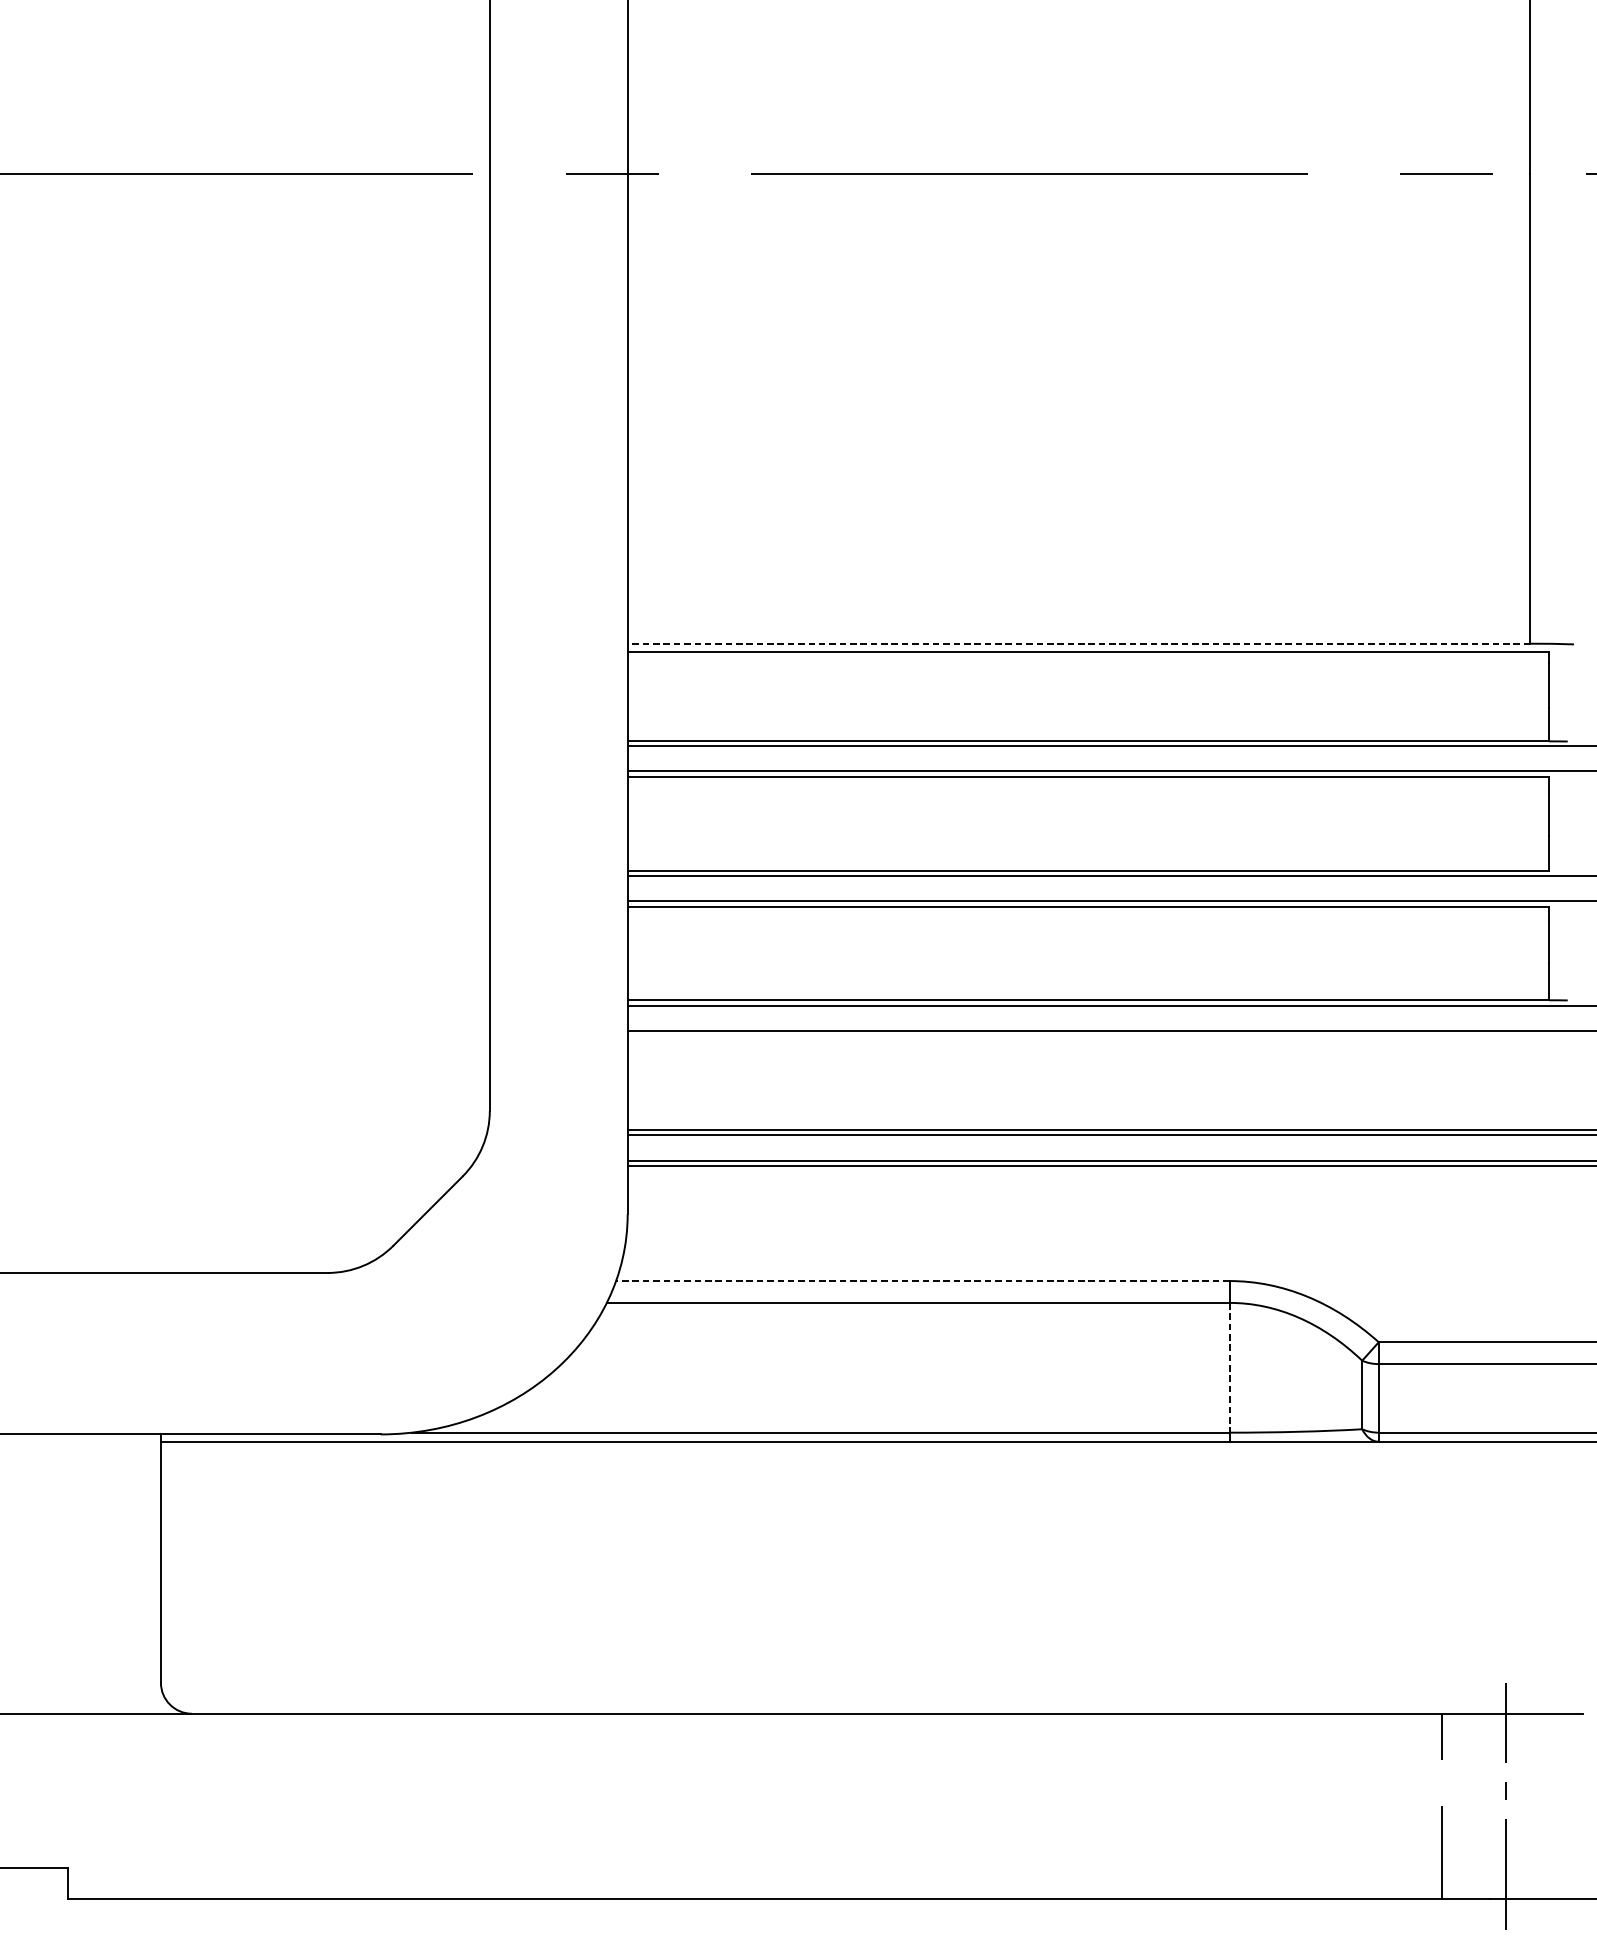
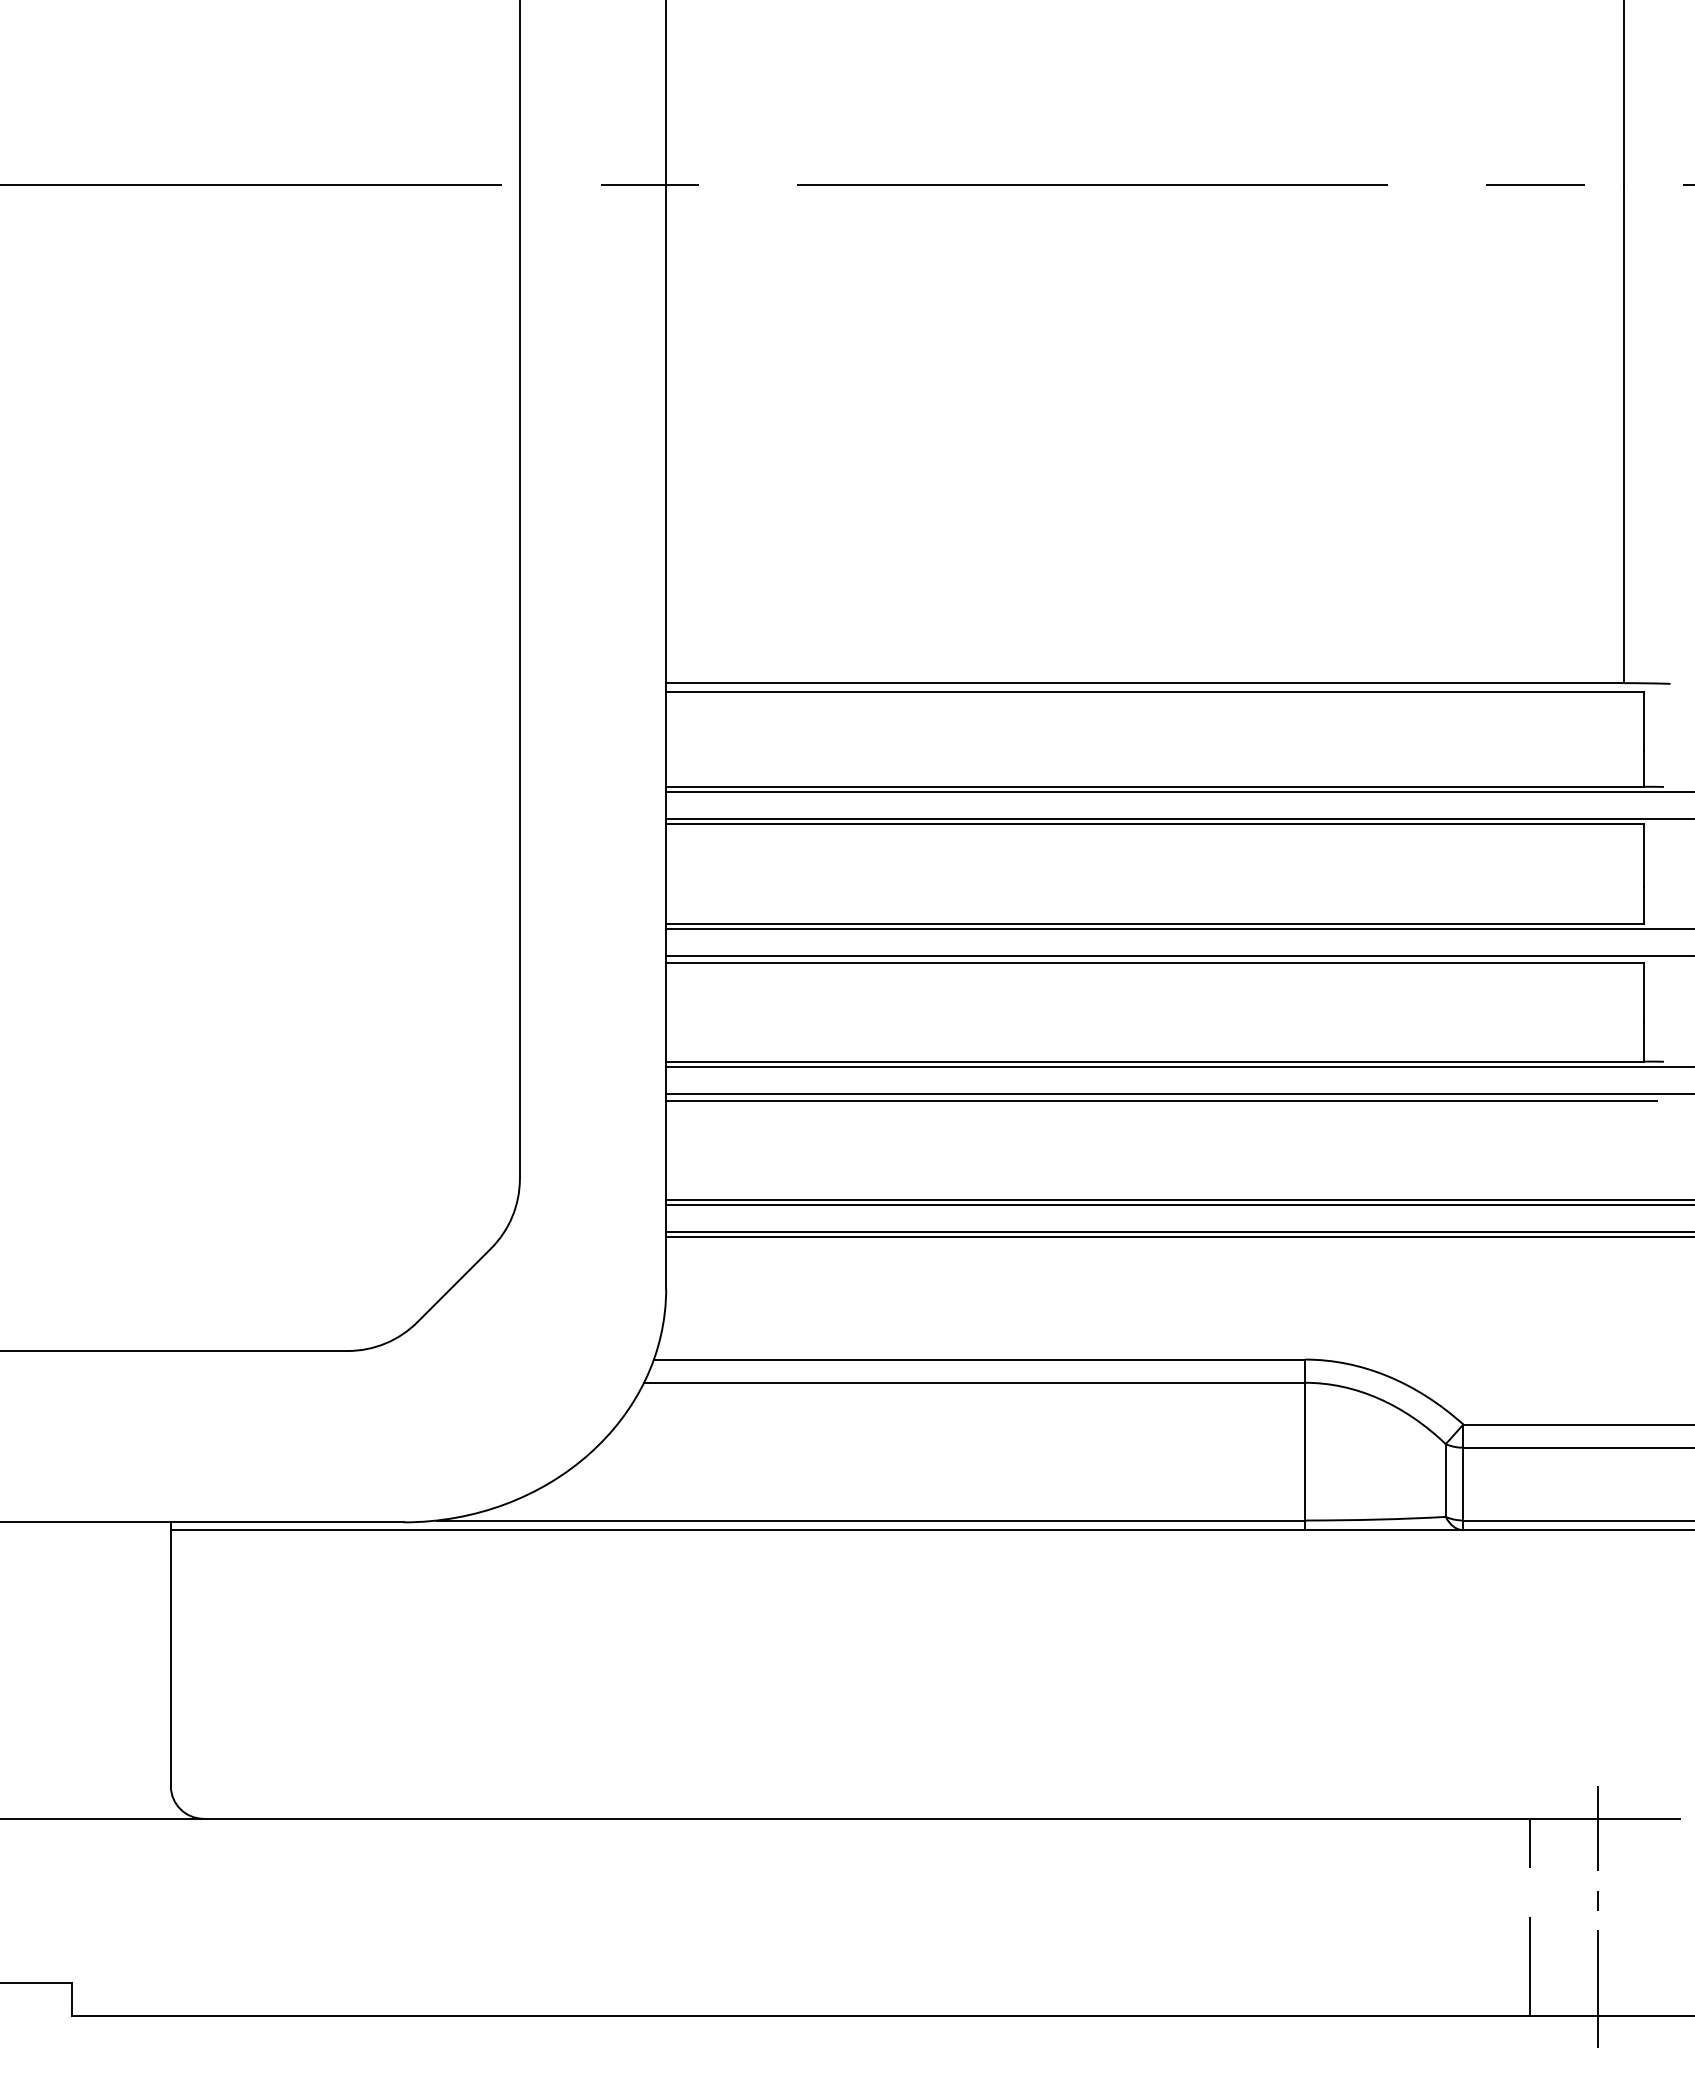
line: (1079, 644) -> (1145, 683), dashed -> solid
line: (1094, 1037) -> (1161, 1101), added
line: (922, 1280) -> (979, 1359), dashed -> solid
line: (1230, 1367) -> (1305, 1451), dashed -> solid

